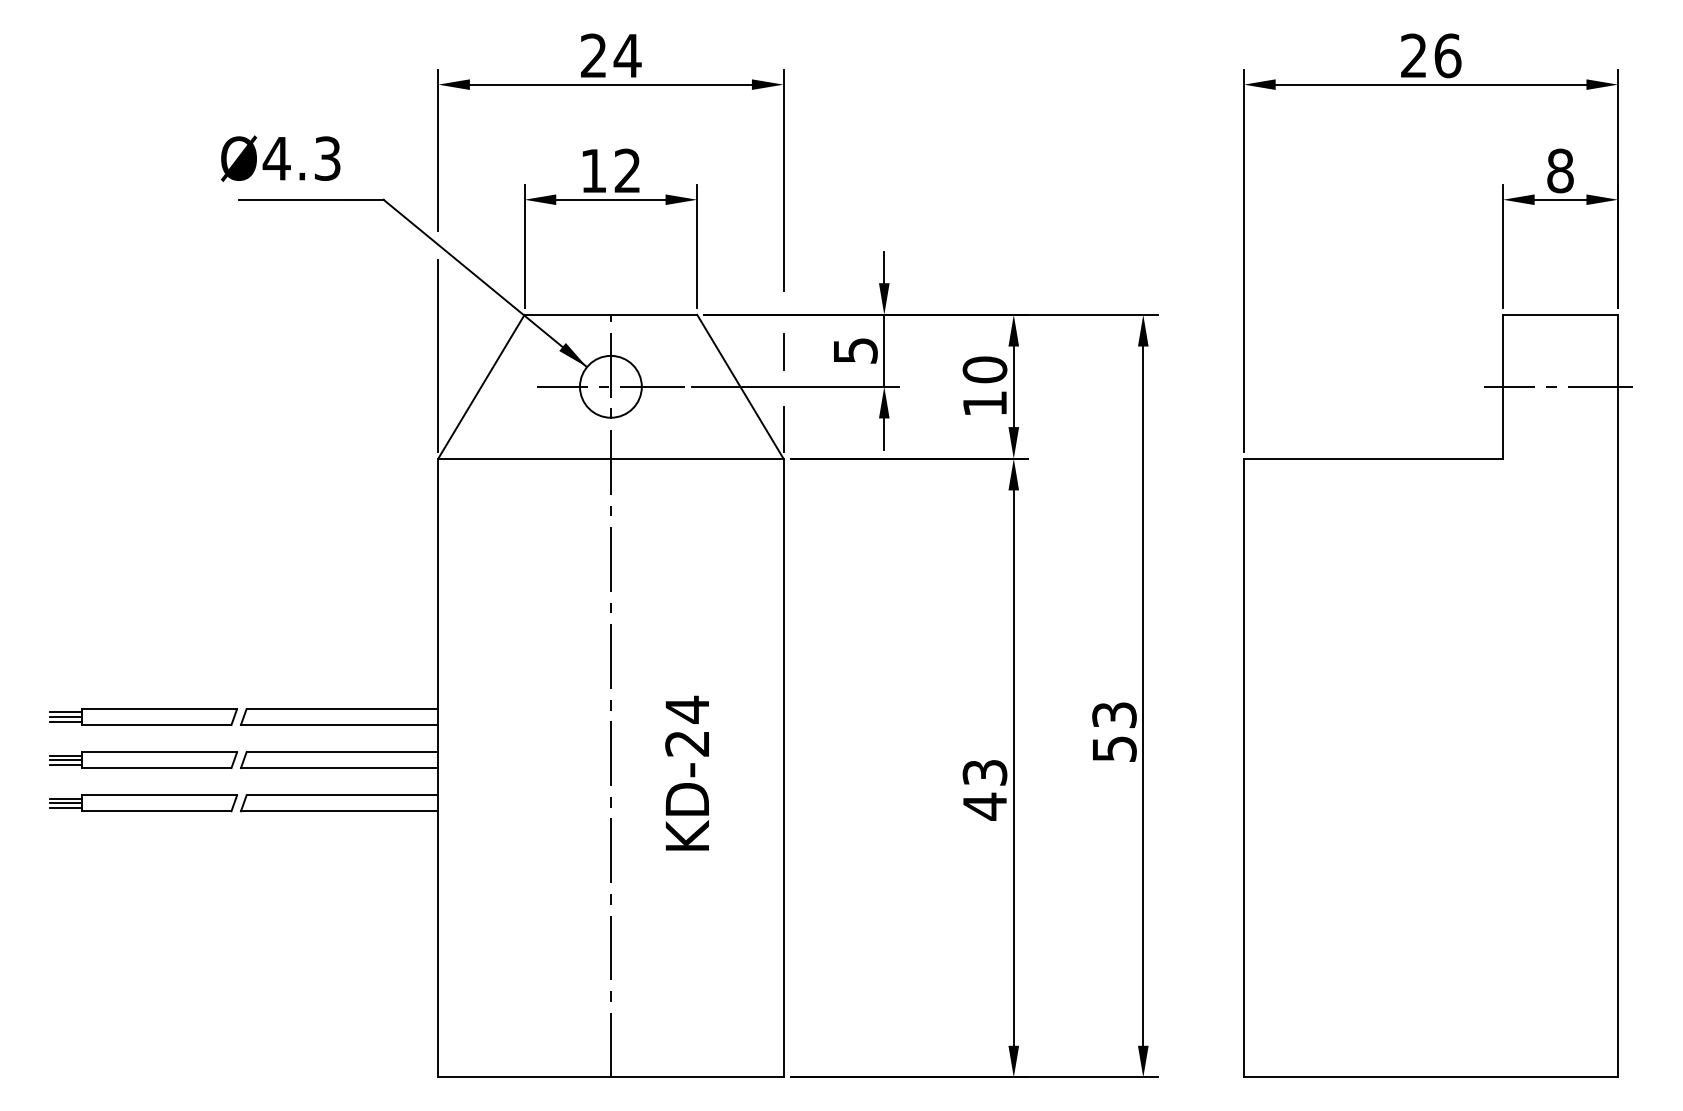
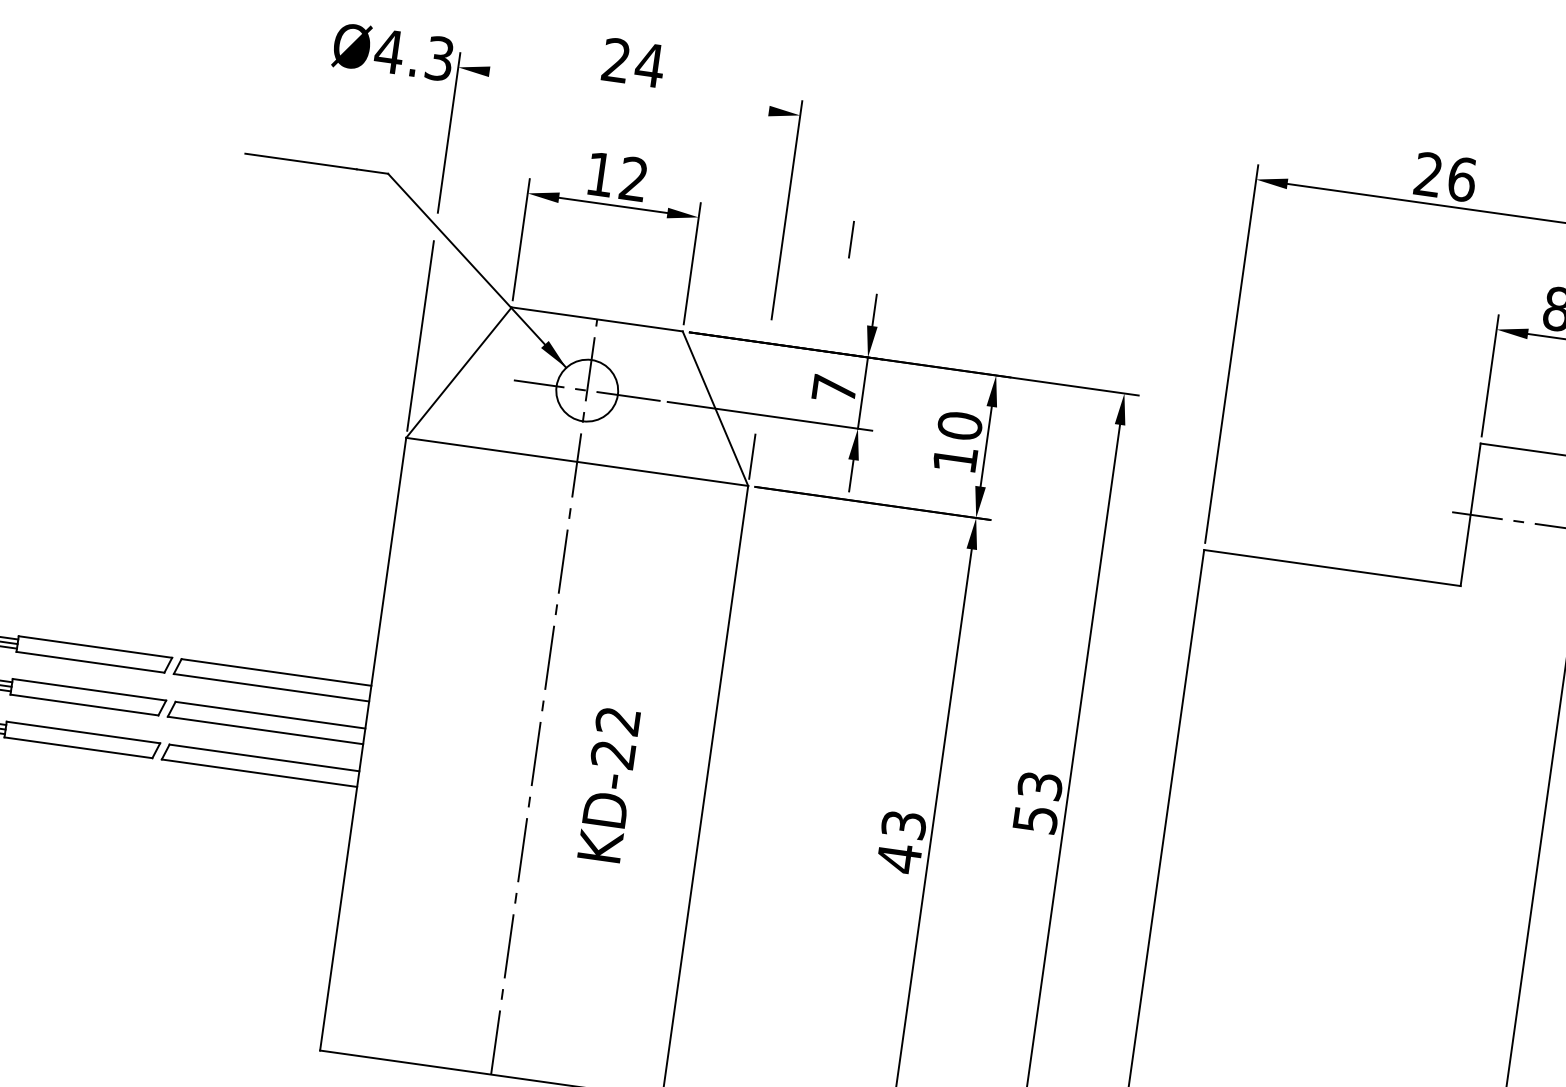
line: (610, 84) -> (628, 91), removed
text: (280, 158) -> (393, 52), moved
text: (855, 350) -> (834, 388), 5 -> 7
line: (783, 351) -> (851, 239), moved
text: (686, 709) -> (617, 720), KD-24 -> KD-22

